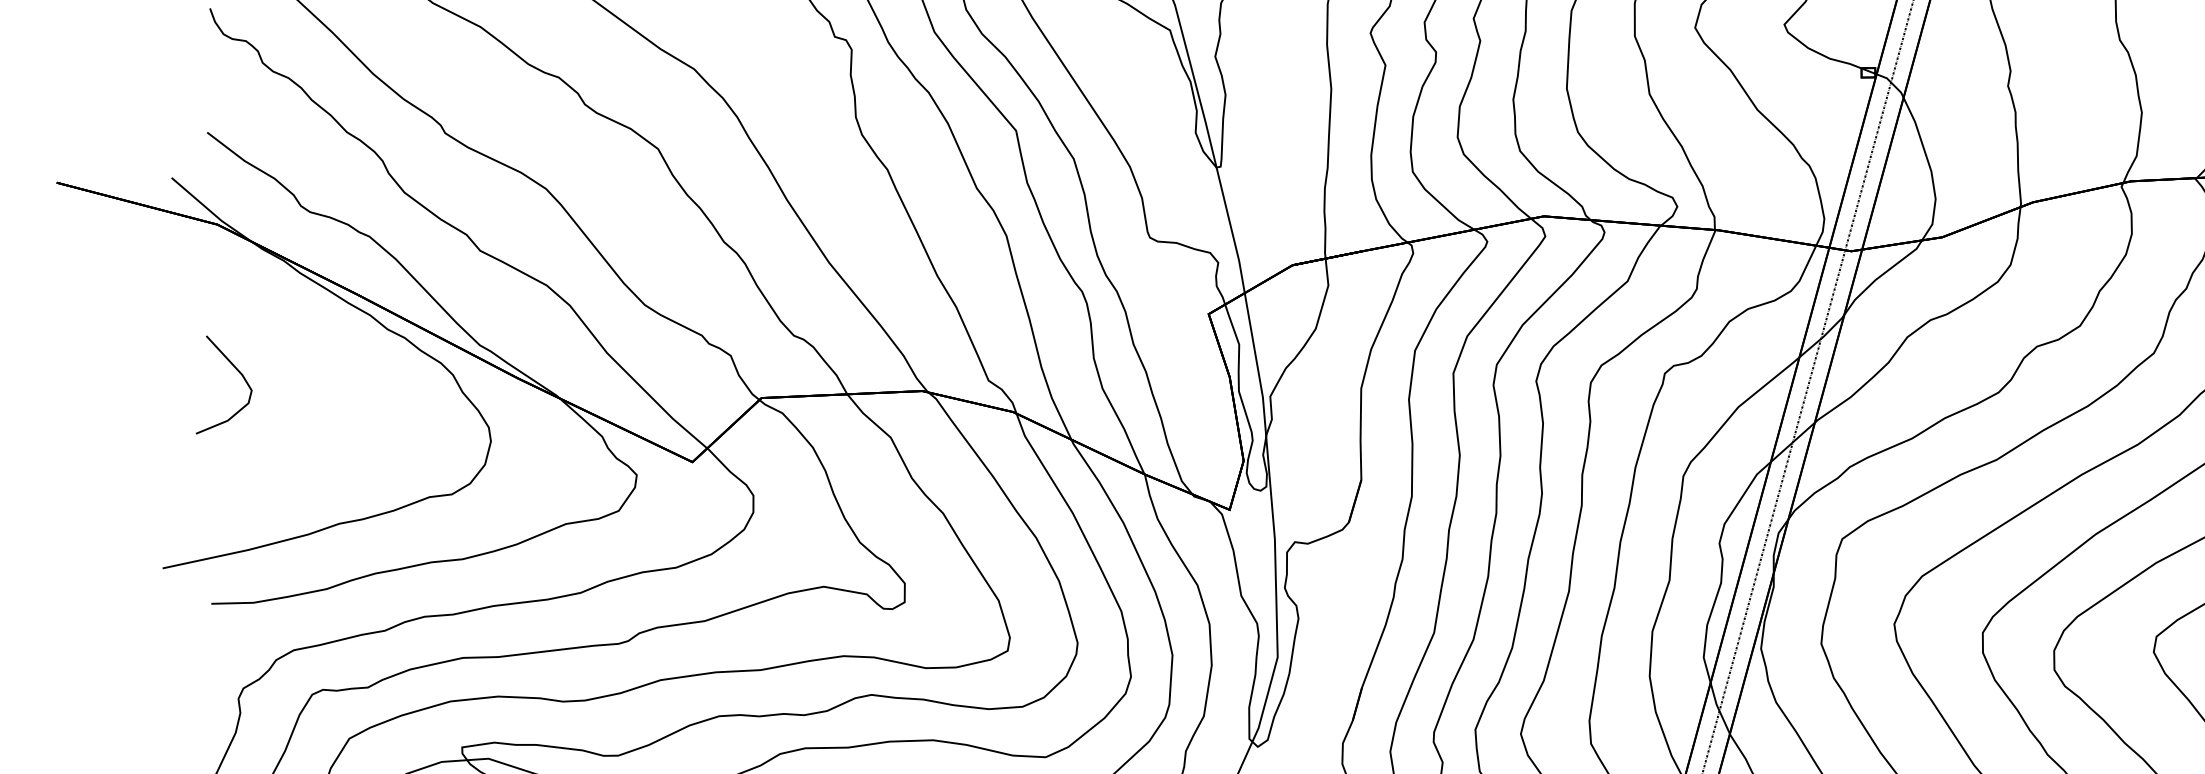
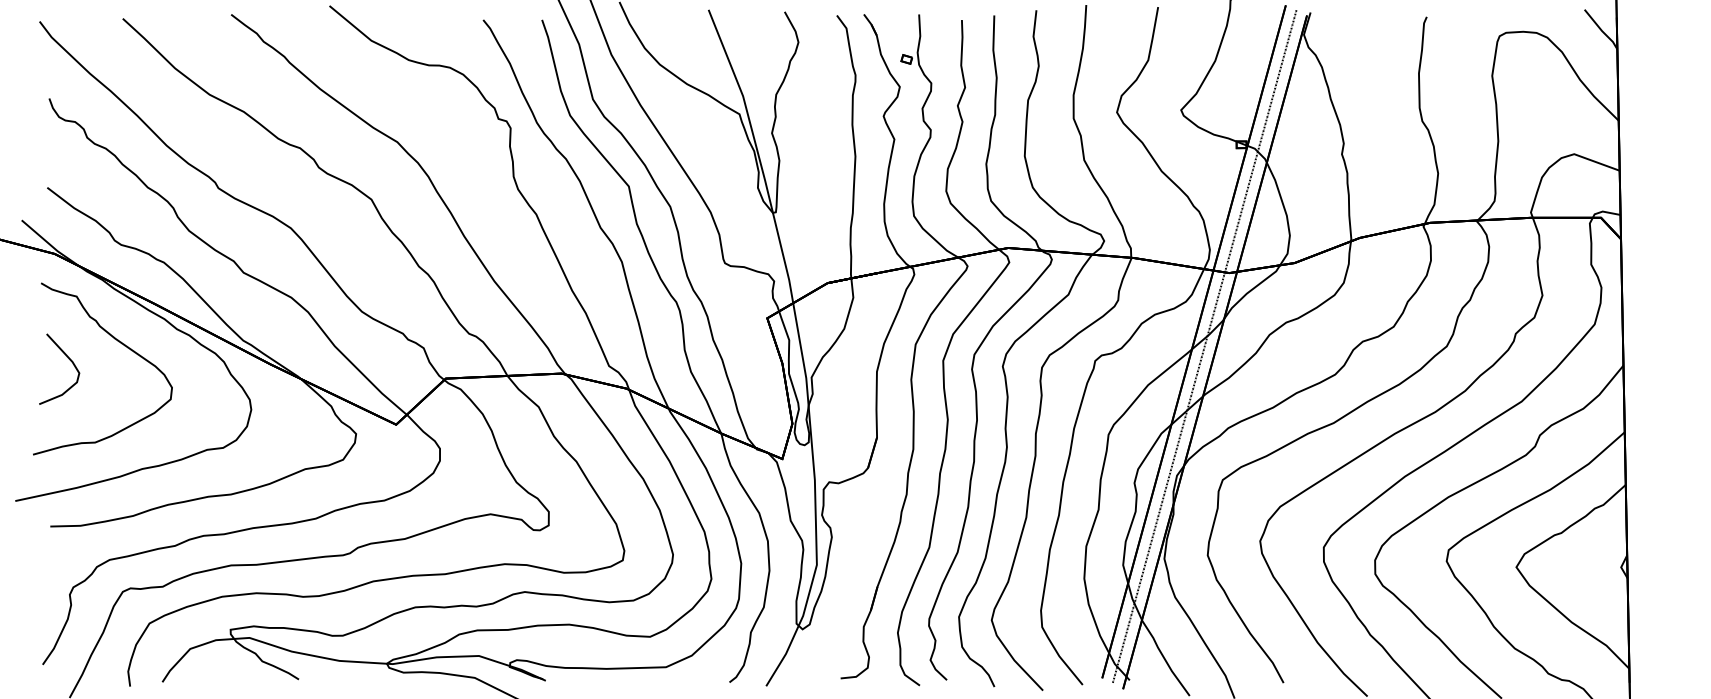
curve: (310, 350) -> (121, 344), added

